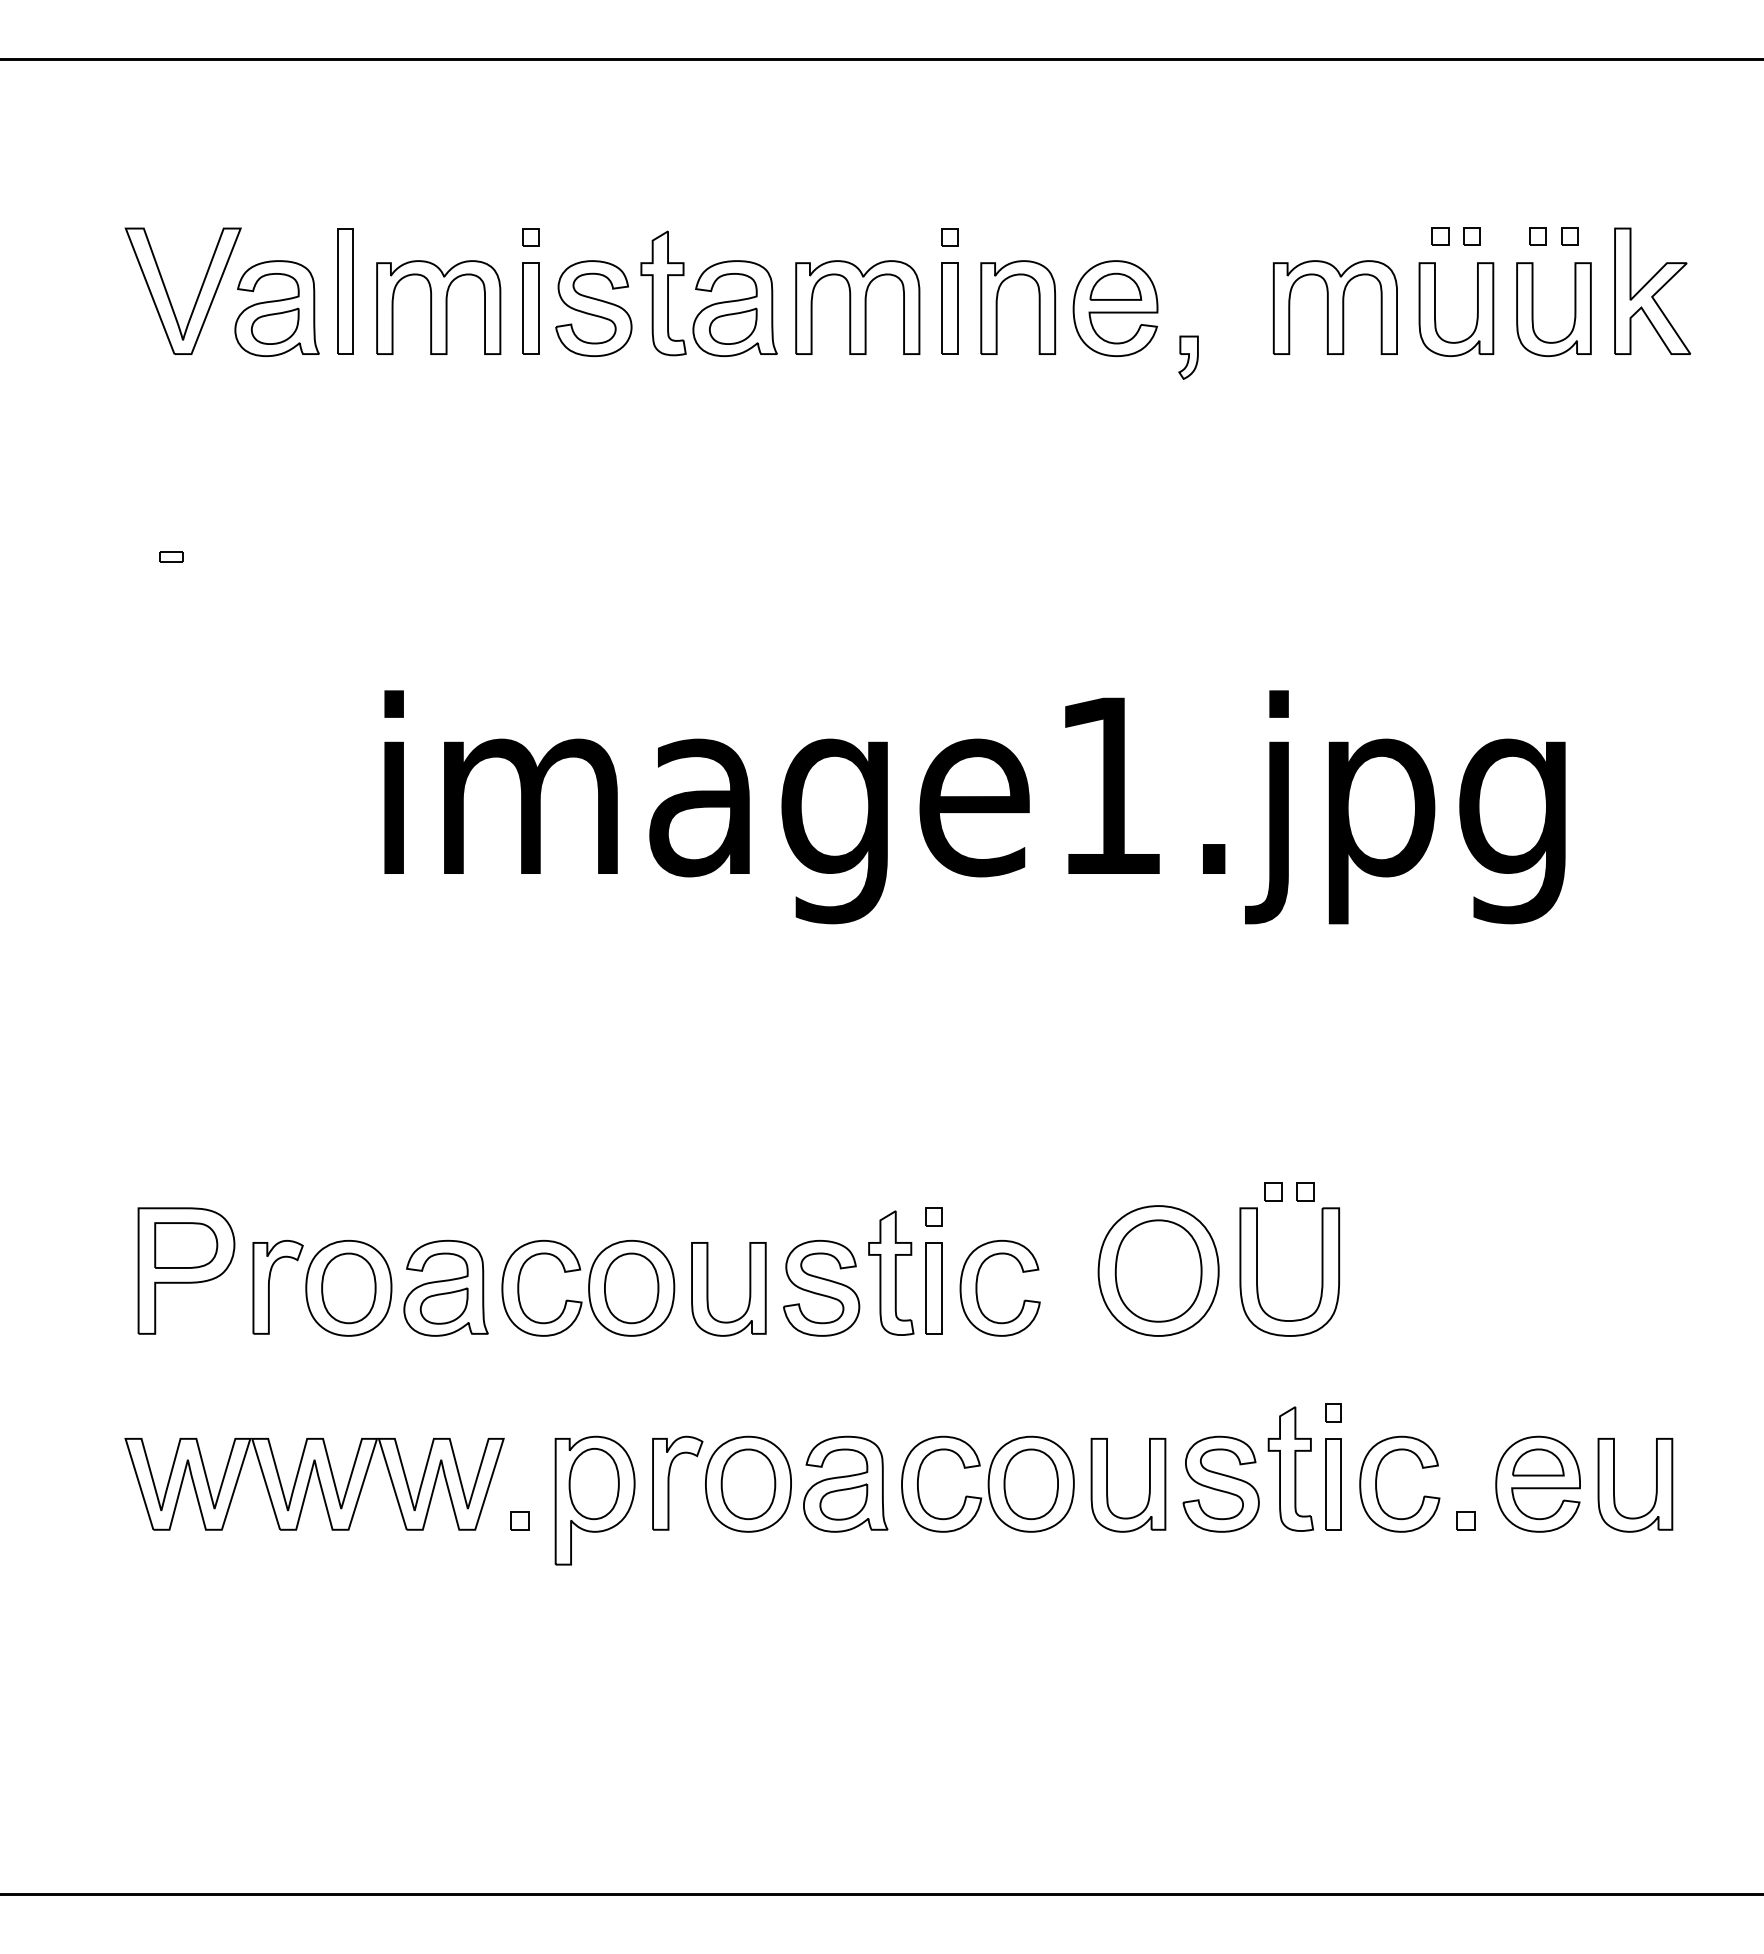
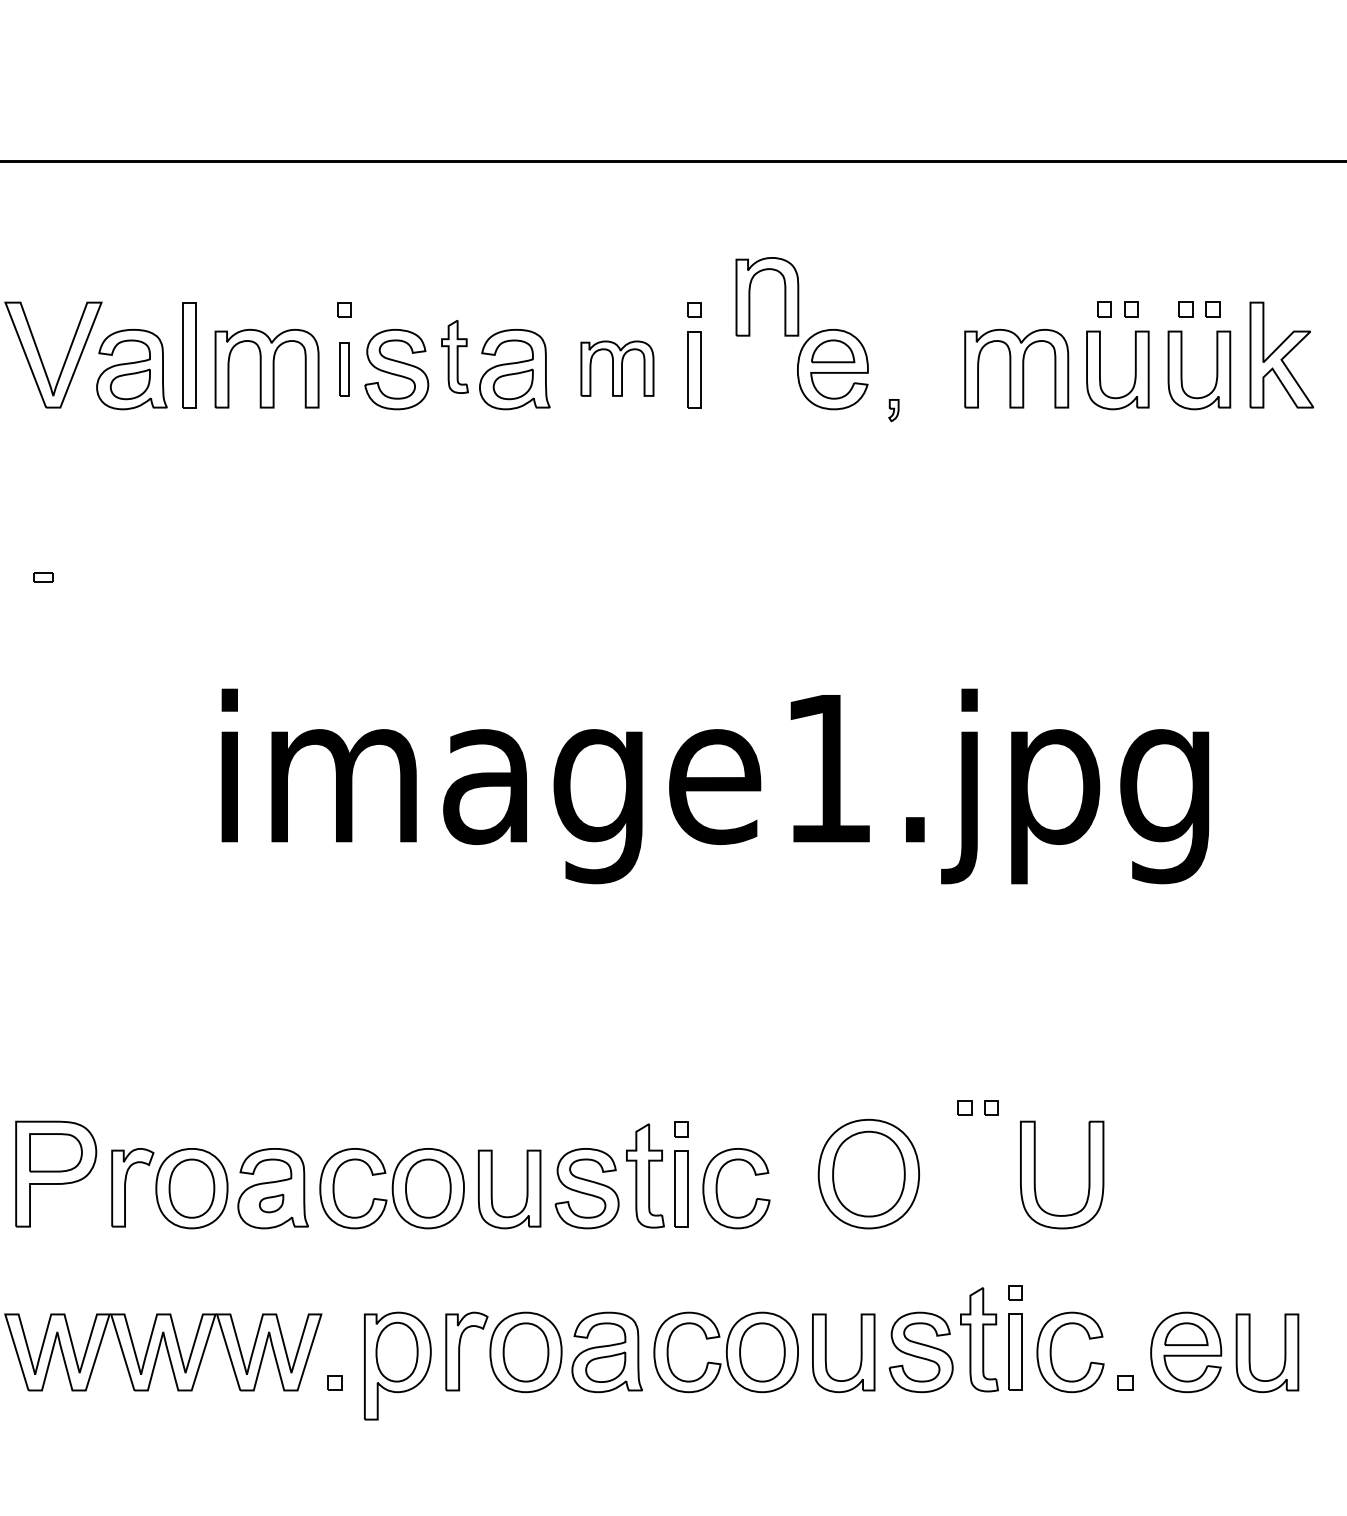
part: (663, 293) -> (454, 356), size x0.7
part: (857, 307) -> (617, 368), size x0.7
part: (1038, 307) -> (784, 296), moved
part: (530, 308) -> (343, 369), size x0.7
part: (1188, 357) -> (893, 410), size x0.6
part: (1257, 1271) -> (1035, 1174), moved
part: (443, 1305) -> (271, 1202), size x0.6

